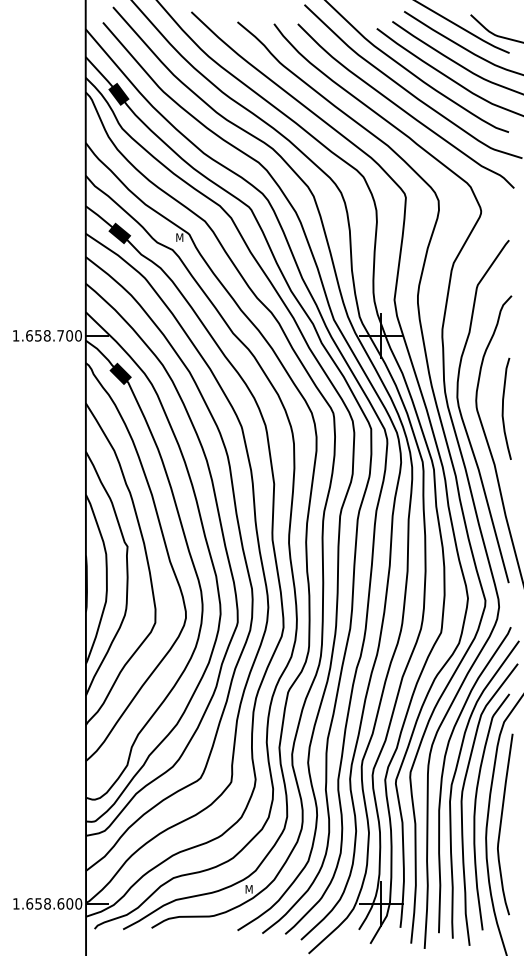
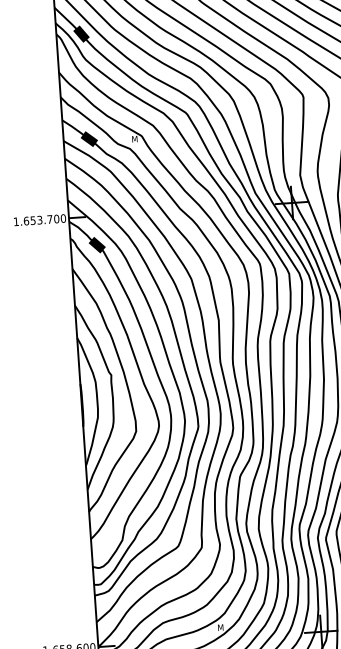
text: (46, 335) -> (39, 219), 1.658.700 -> 1.653.700

